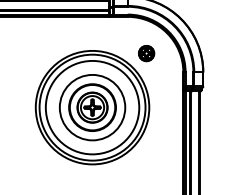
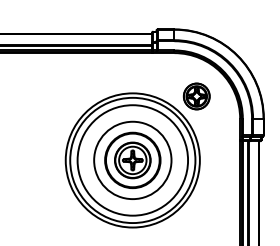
part: (146, 53) -> (196, 96), size x1.43

